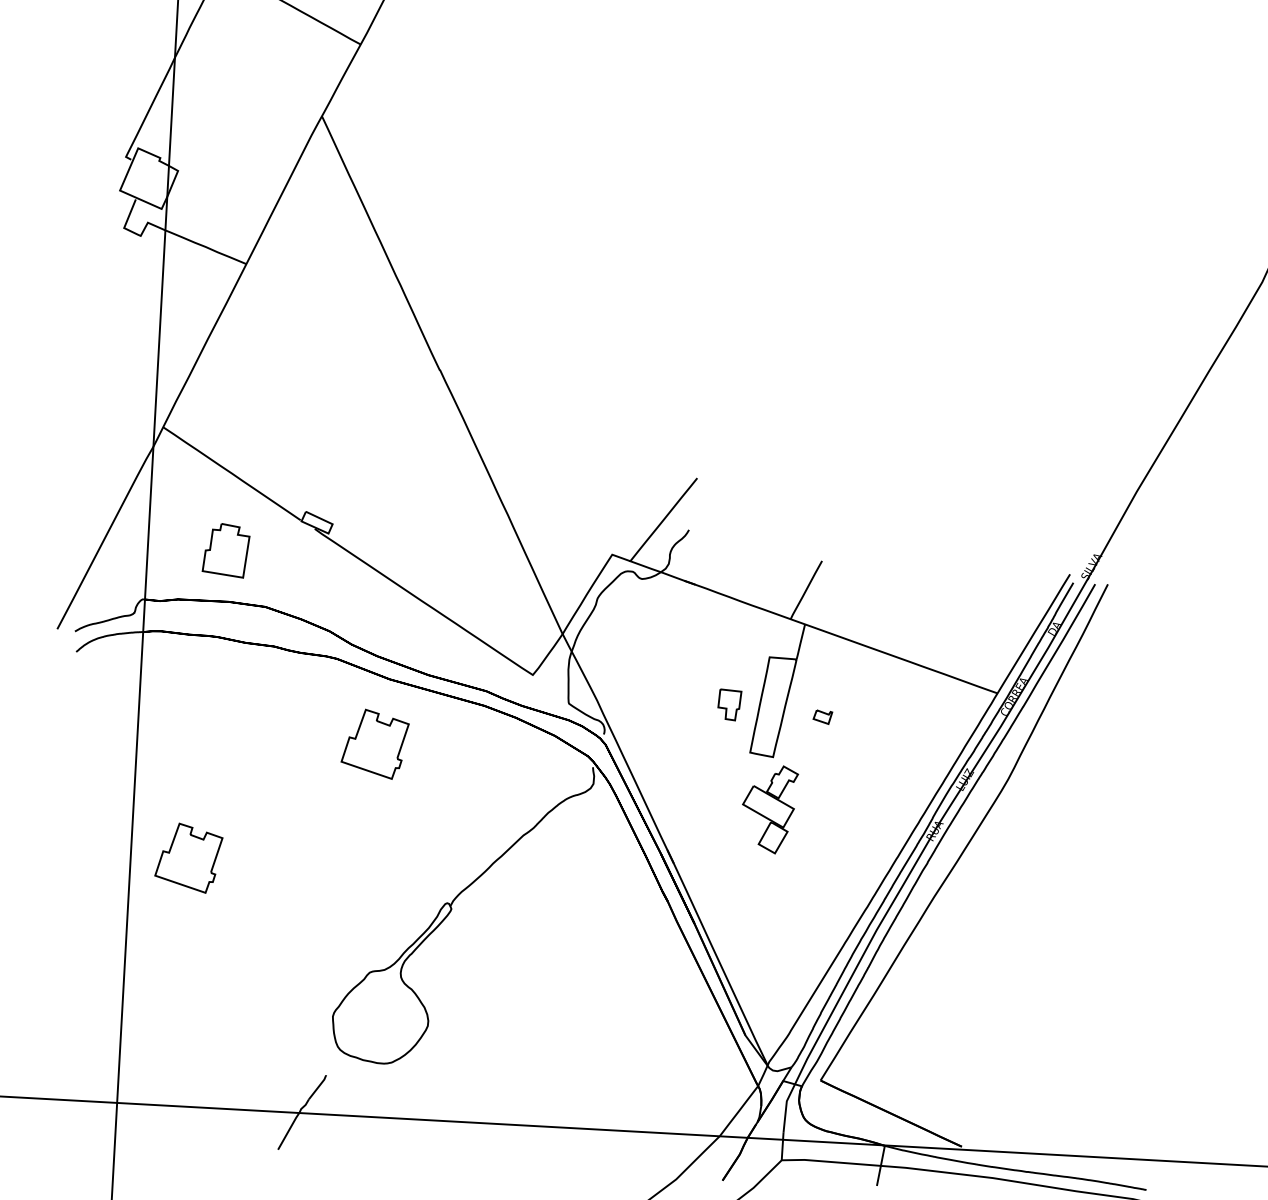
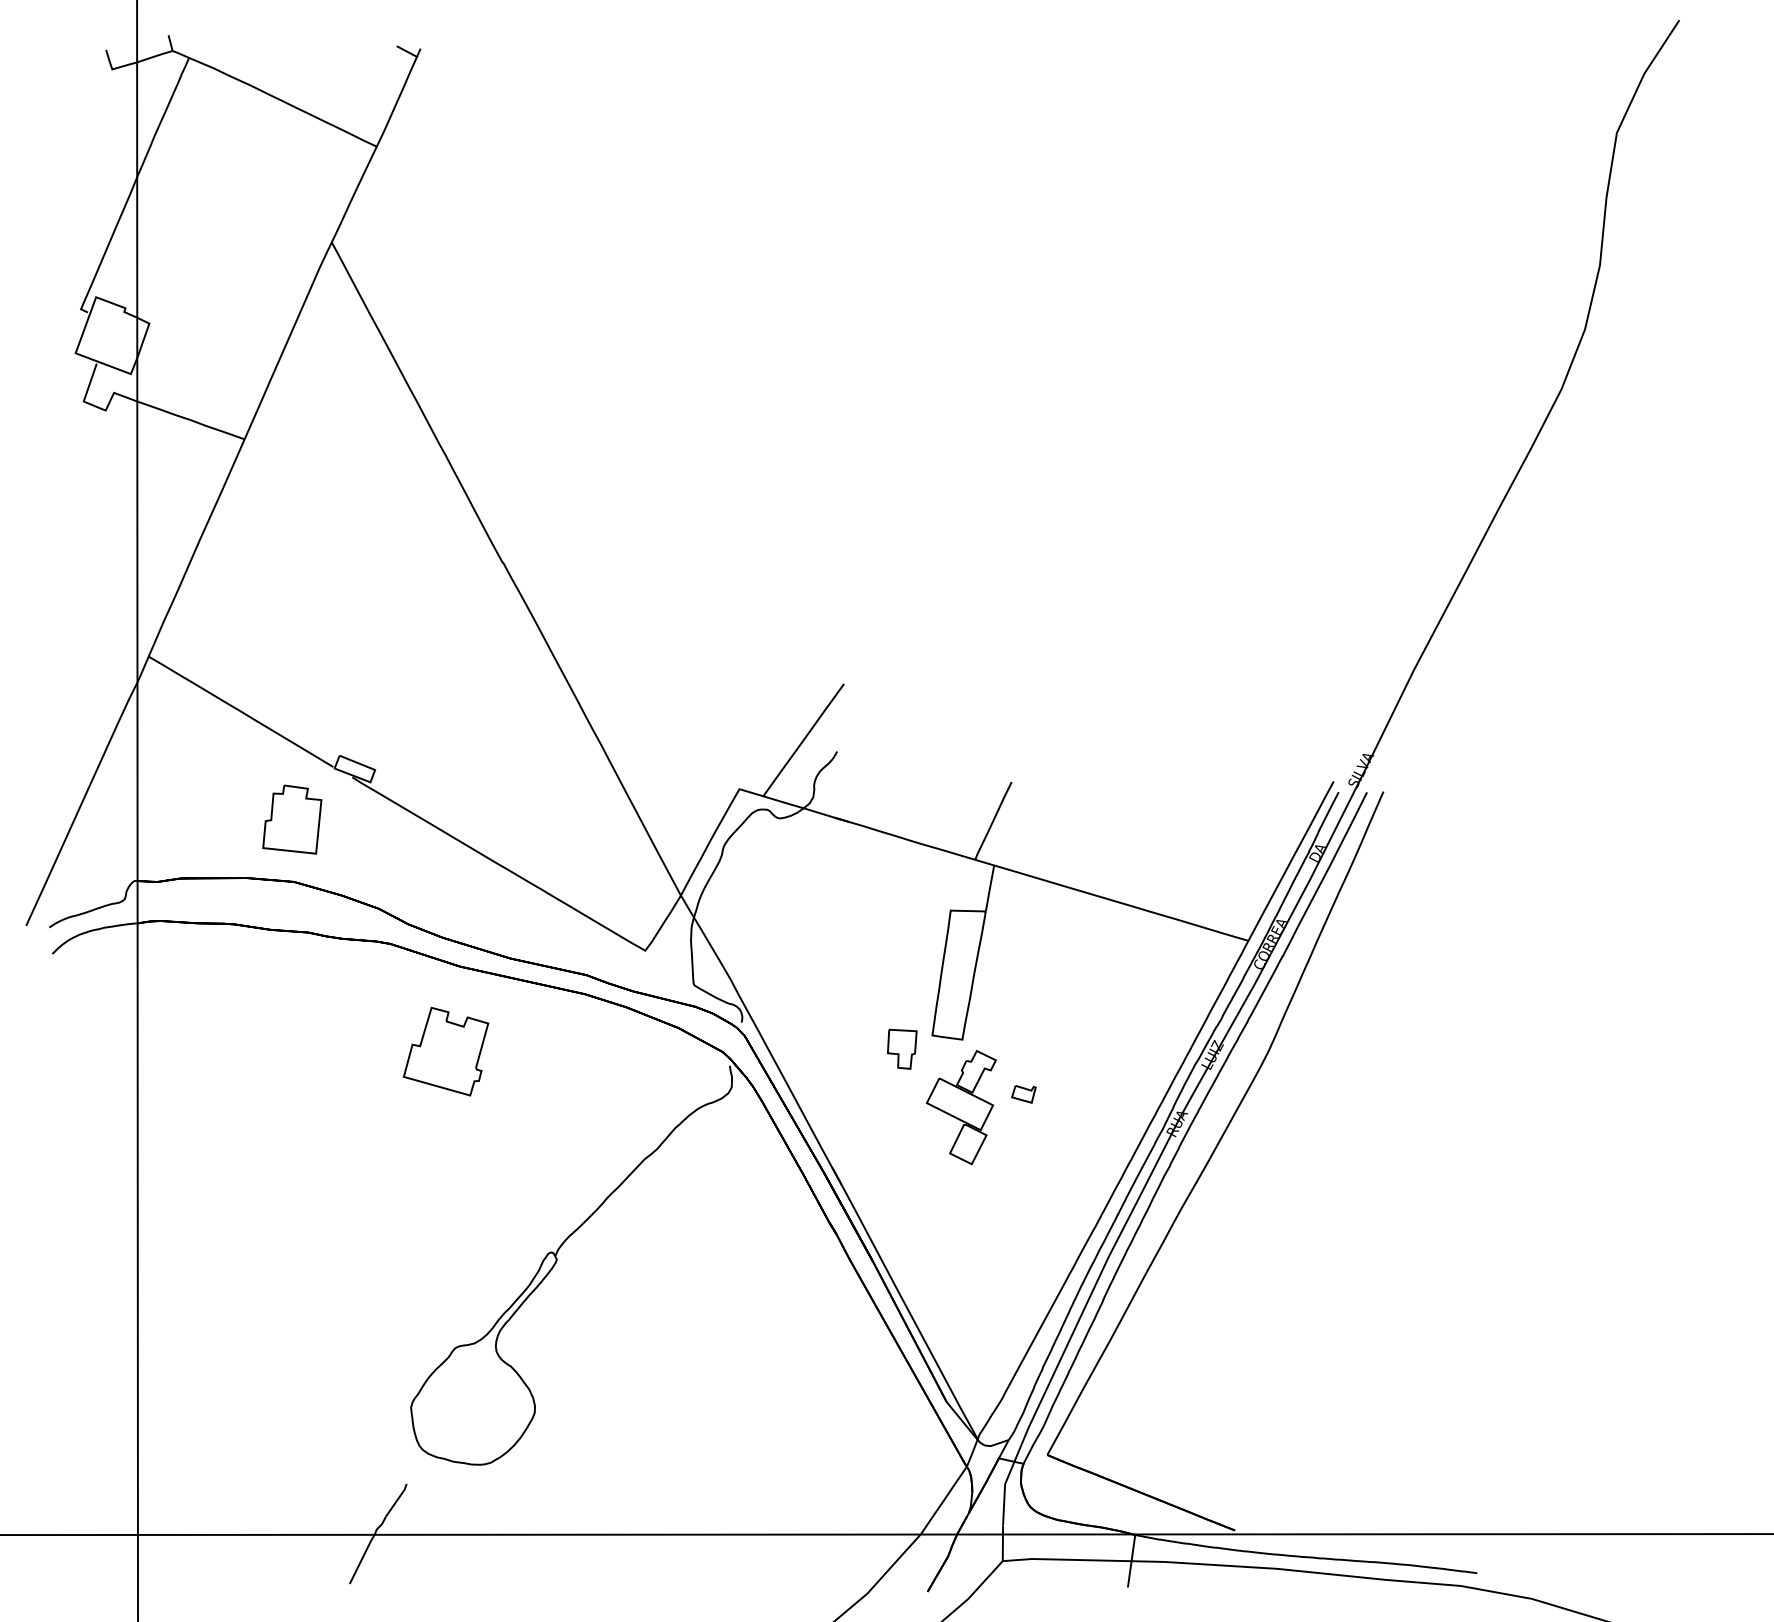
part: (226, 550) -> (292, 819), moved
part: (729, 704) -> (902, 1048), moved
part: (822, 717) -> (1023, 1094), moved
part: (188, 857) -> (212, 1212), removed

